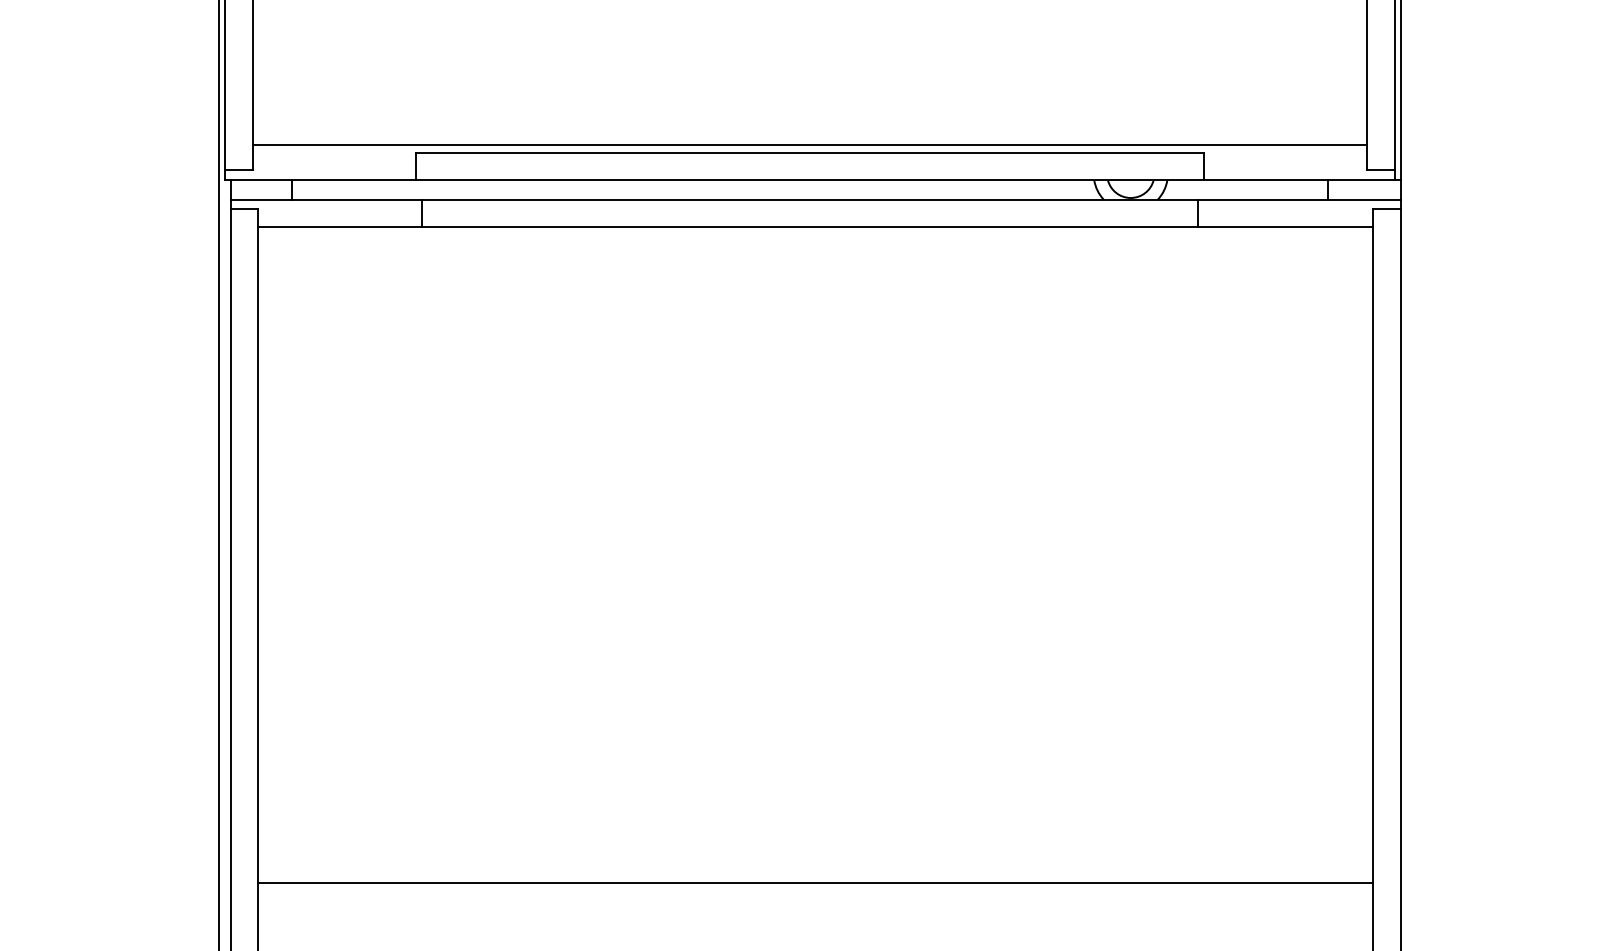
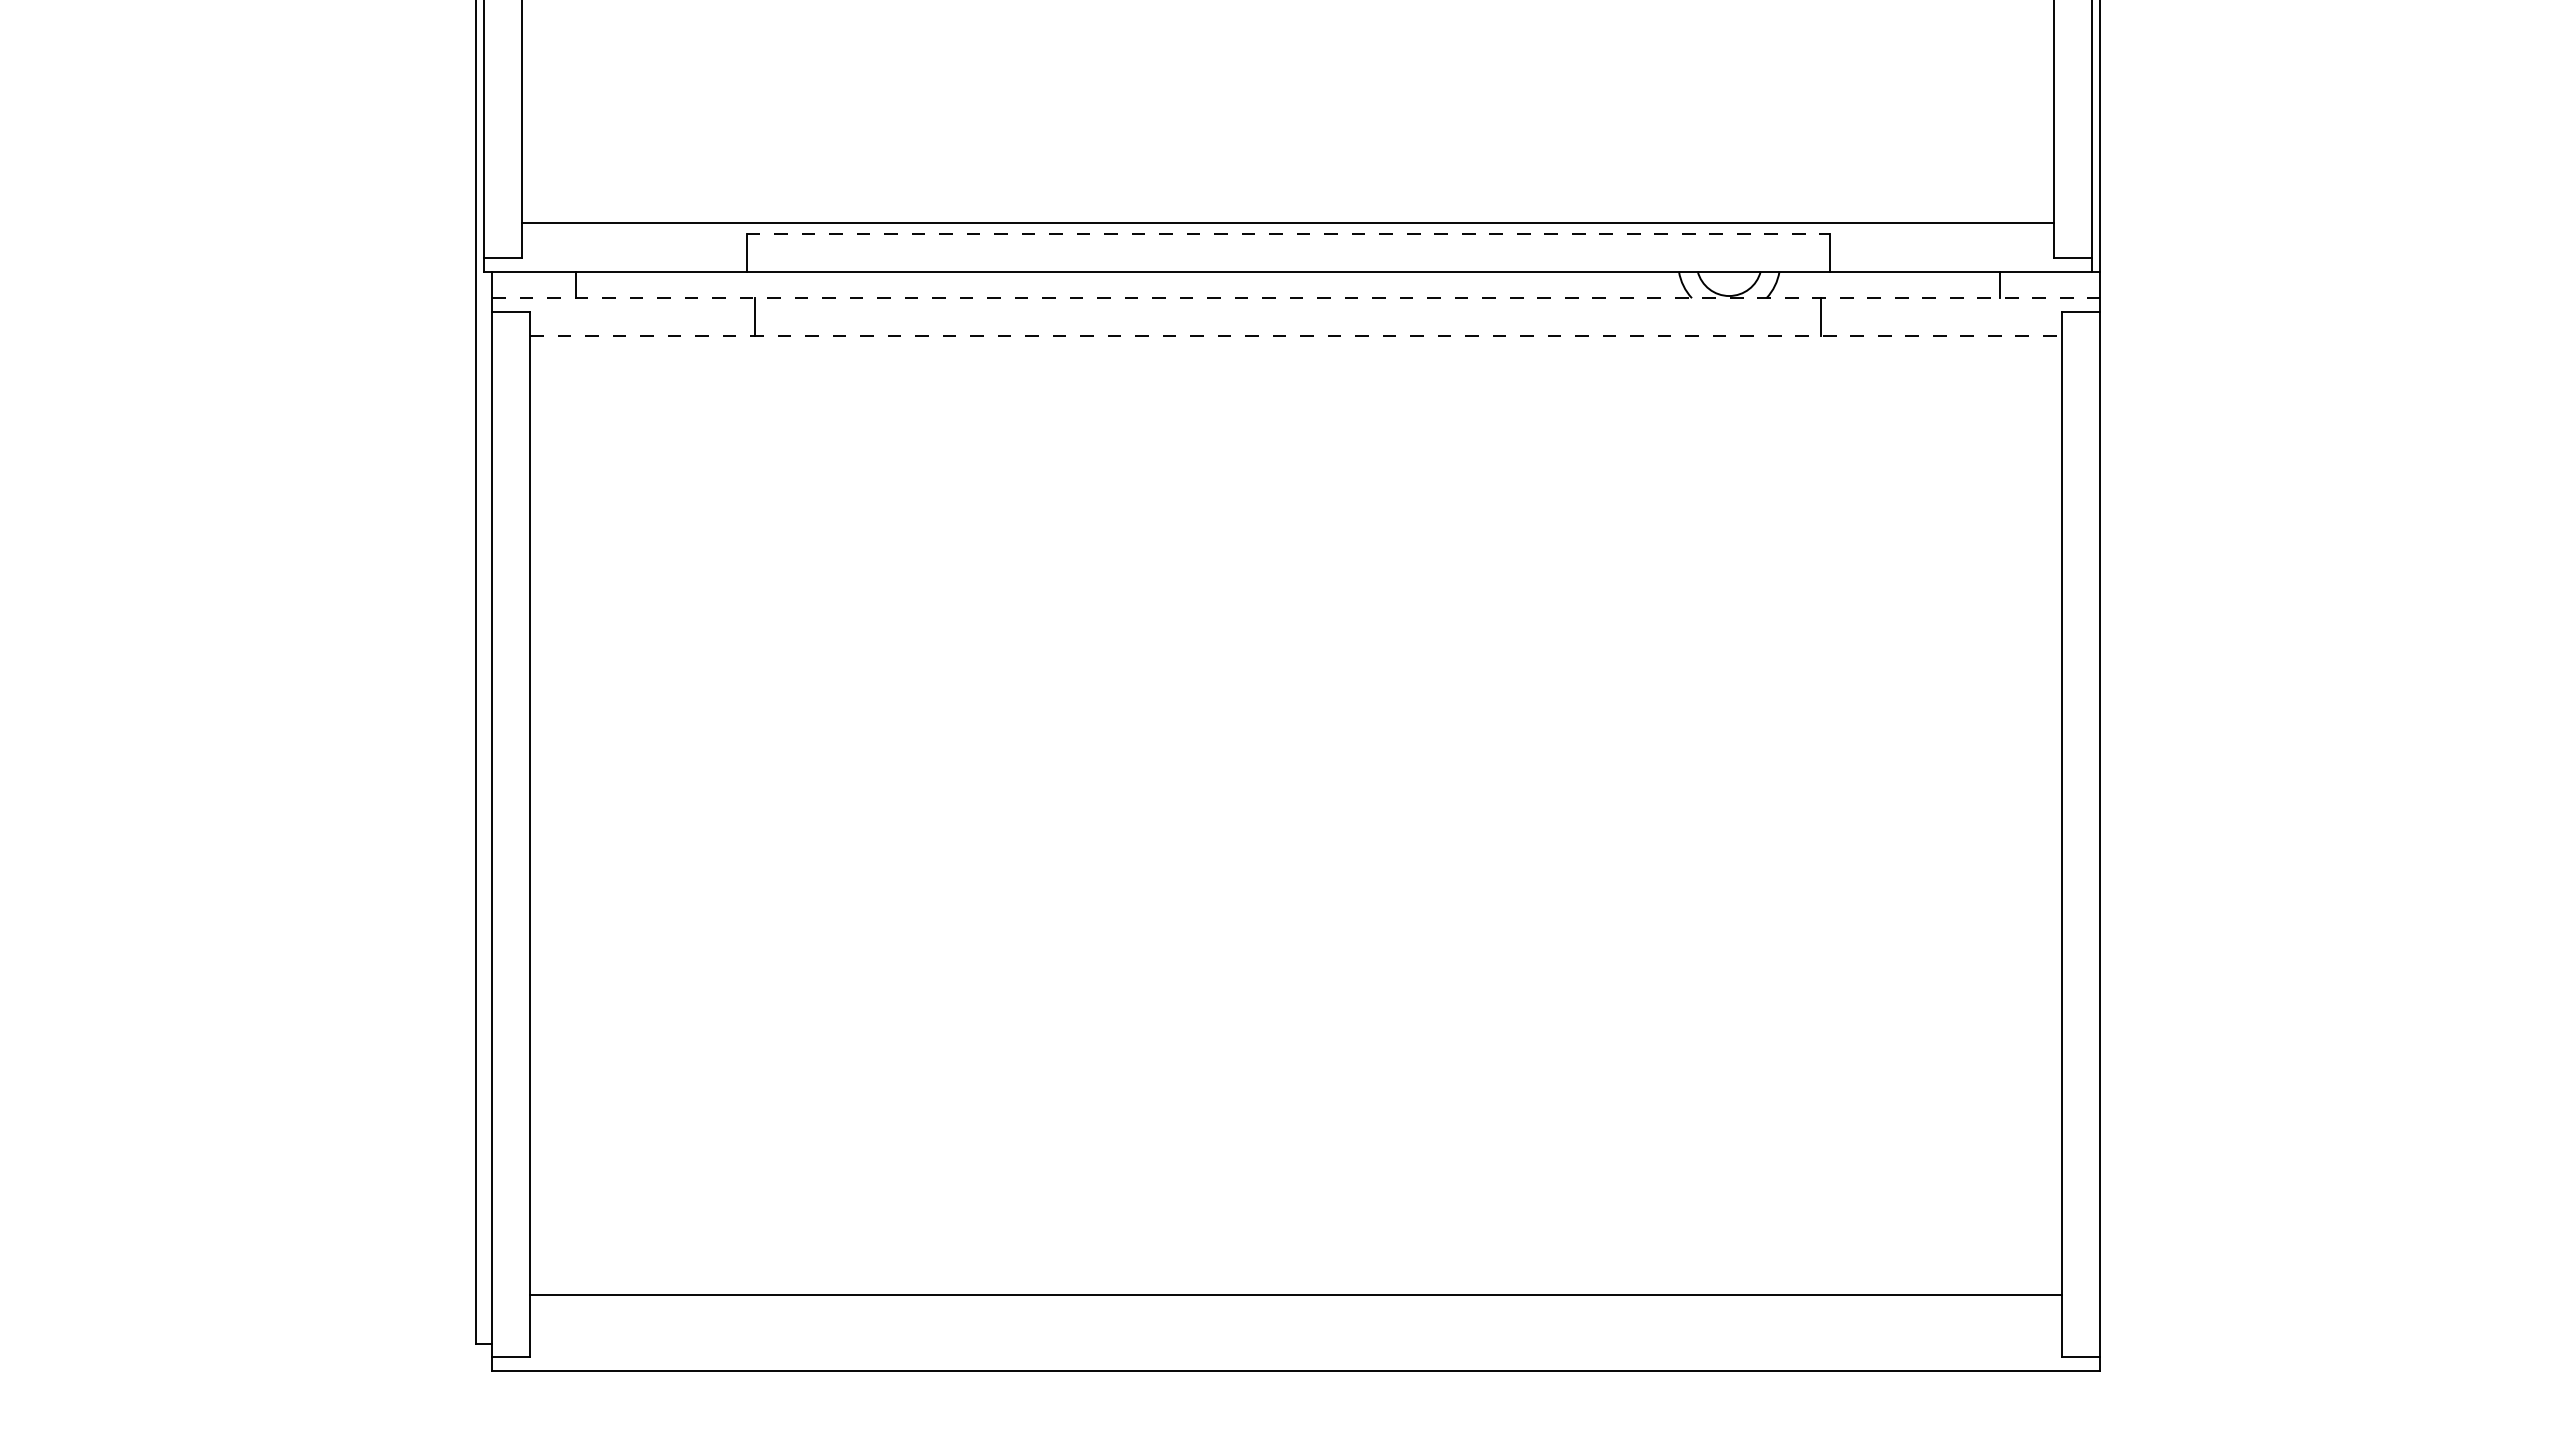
line: (810, 152) -> (1288, 233), solid -> dashed
line: (816, 199) -> (1296, 298), solid -> dashed
line: (816, 227) -> (1296, 336), solid -> dashed
line: (816, 883) -> (1296, 1295), moved

